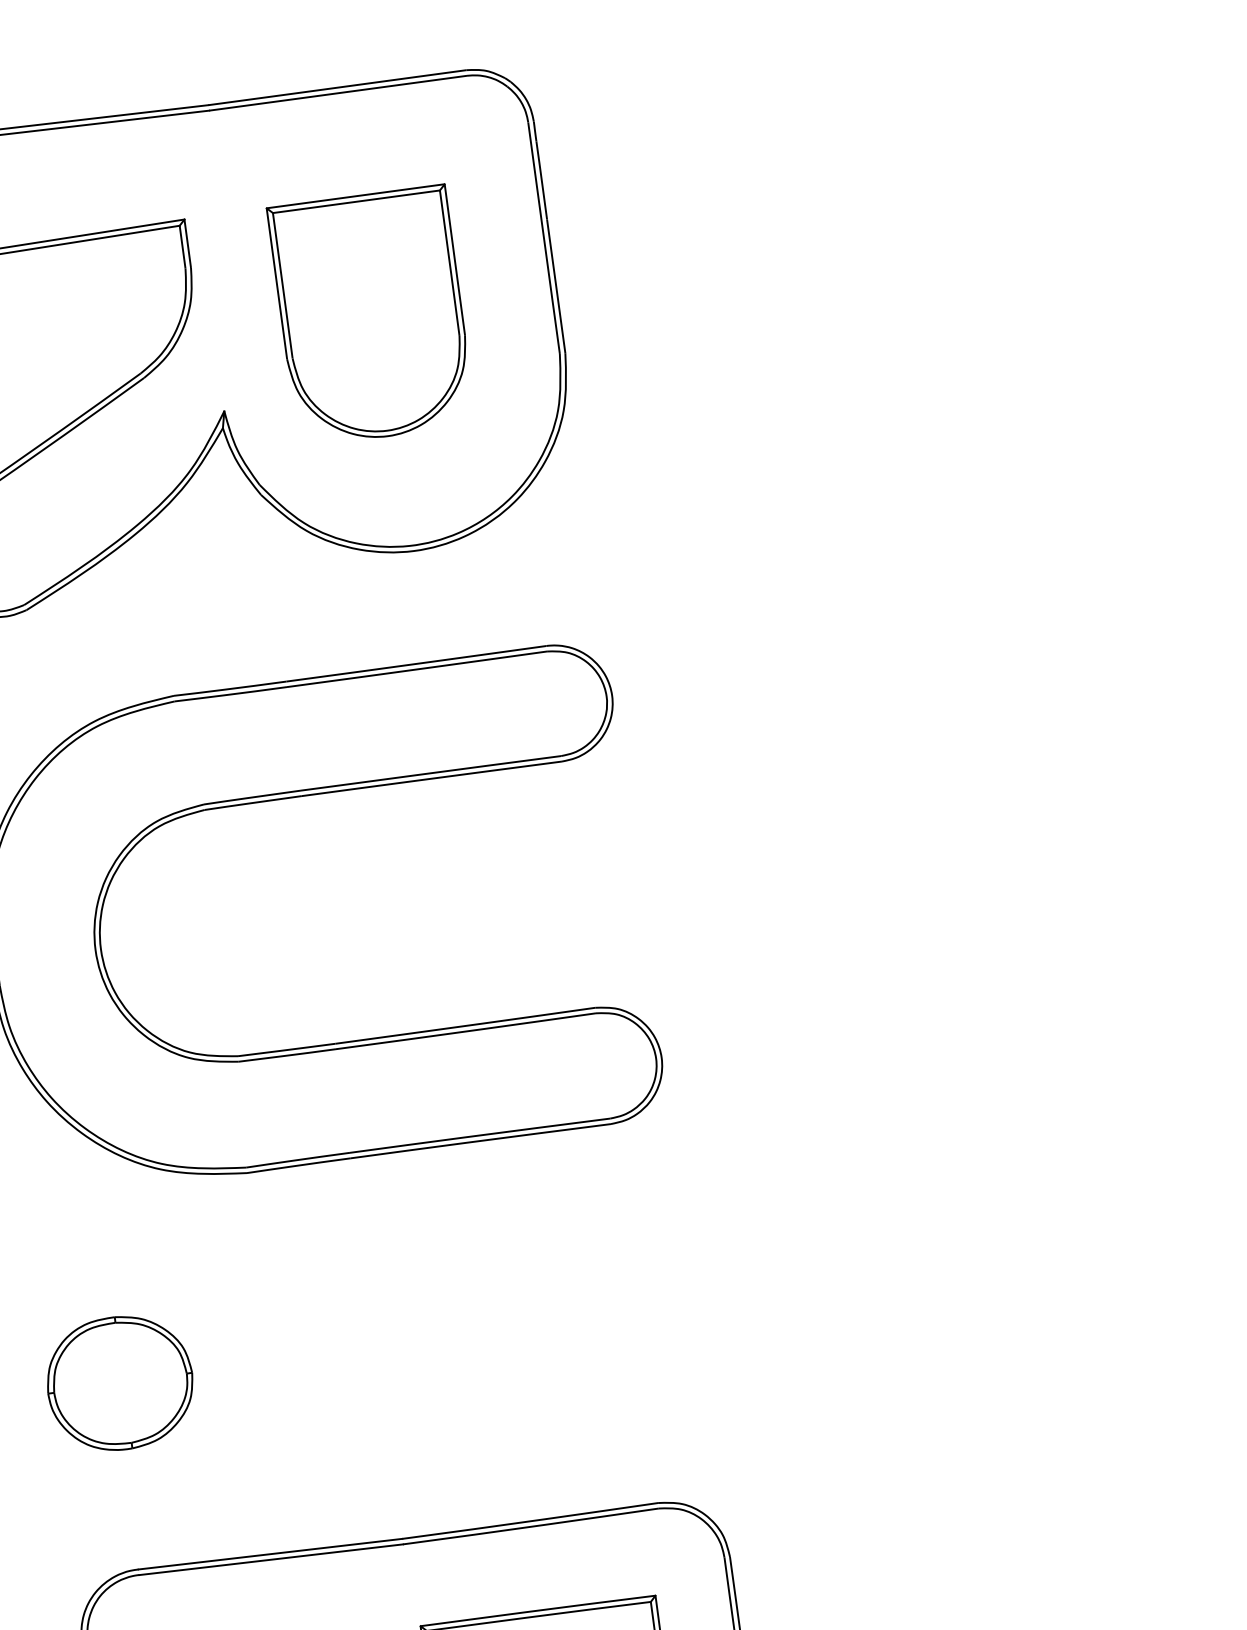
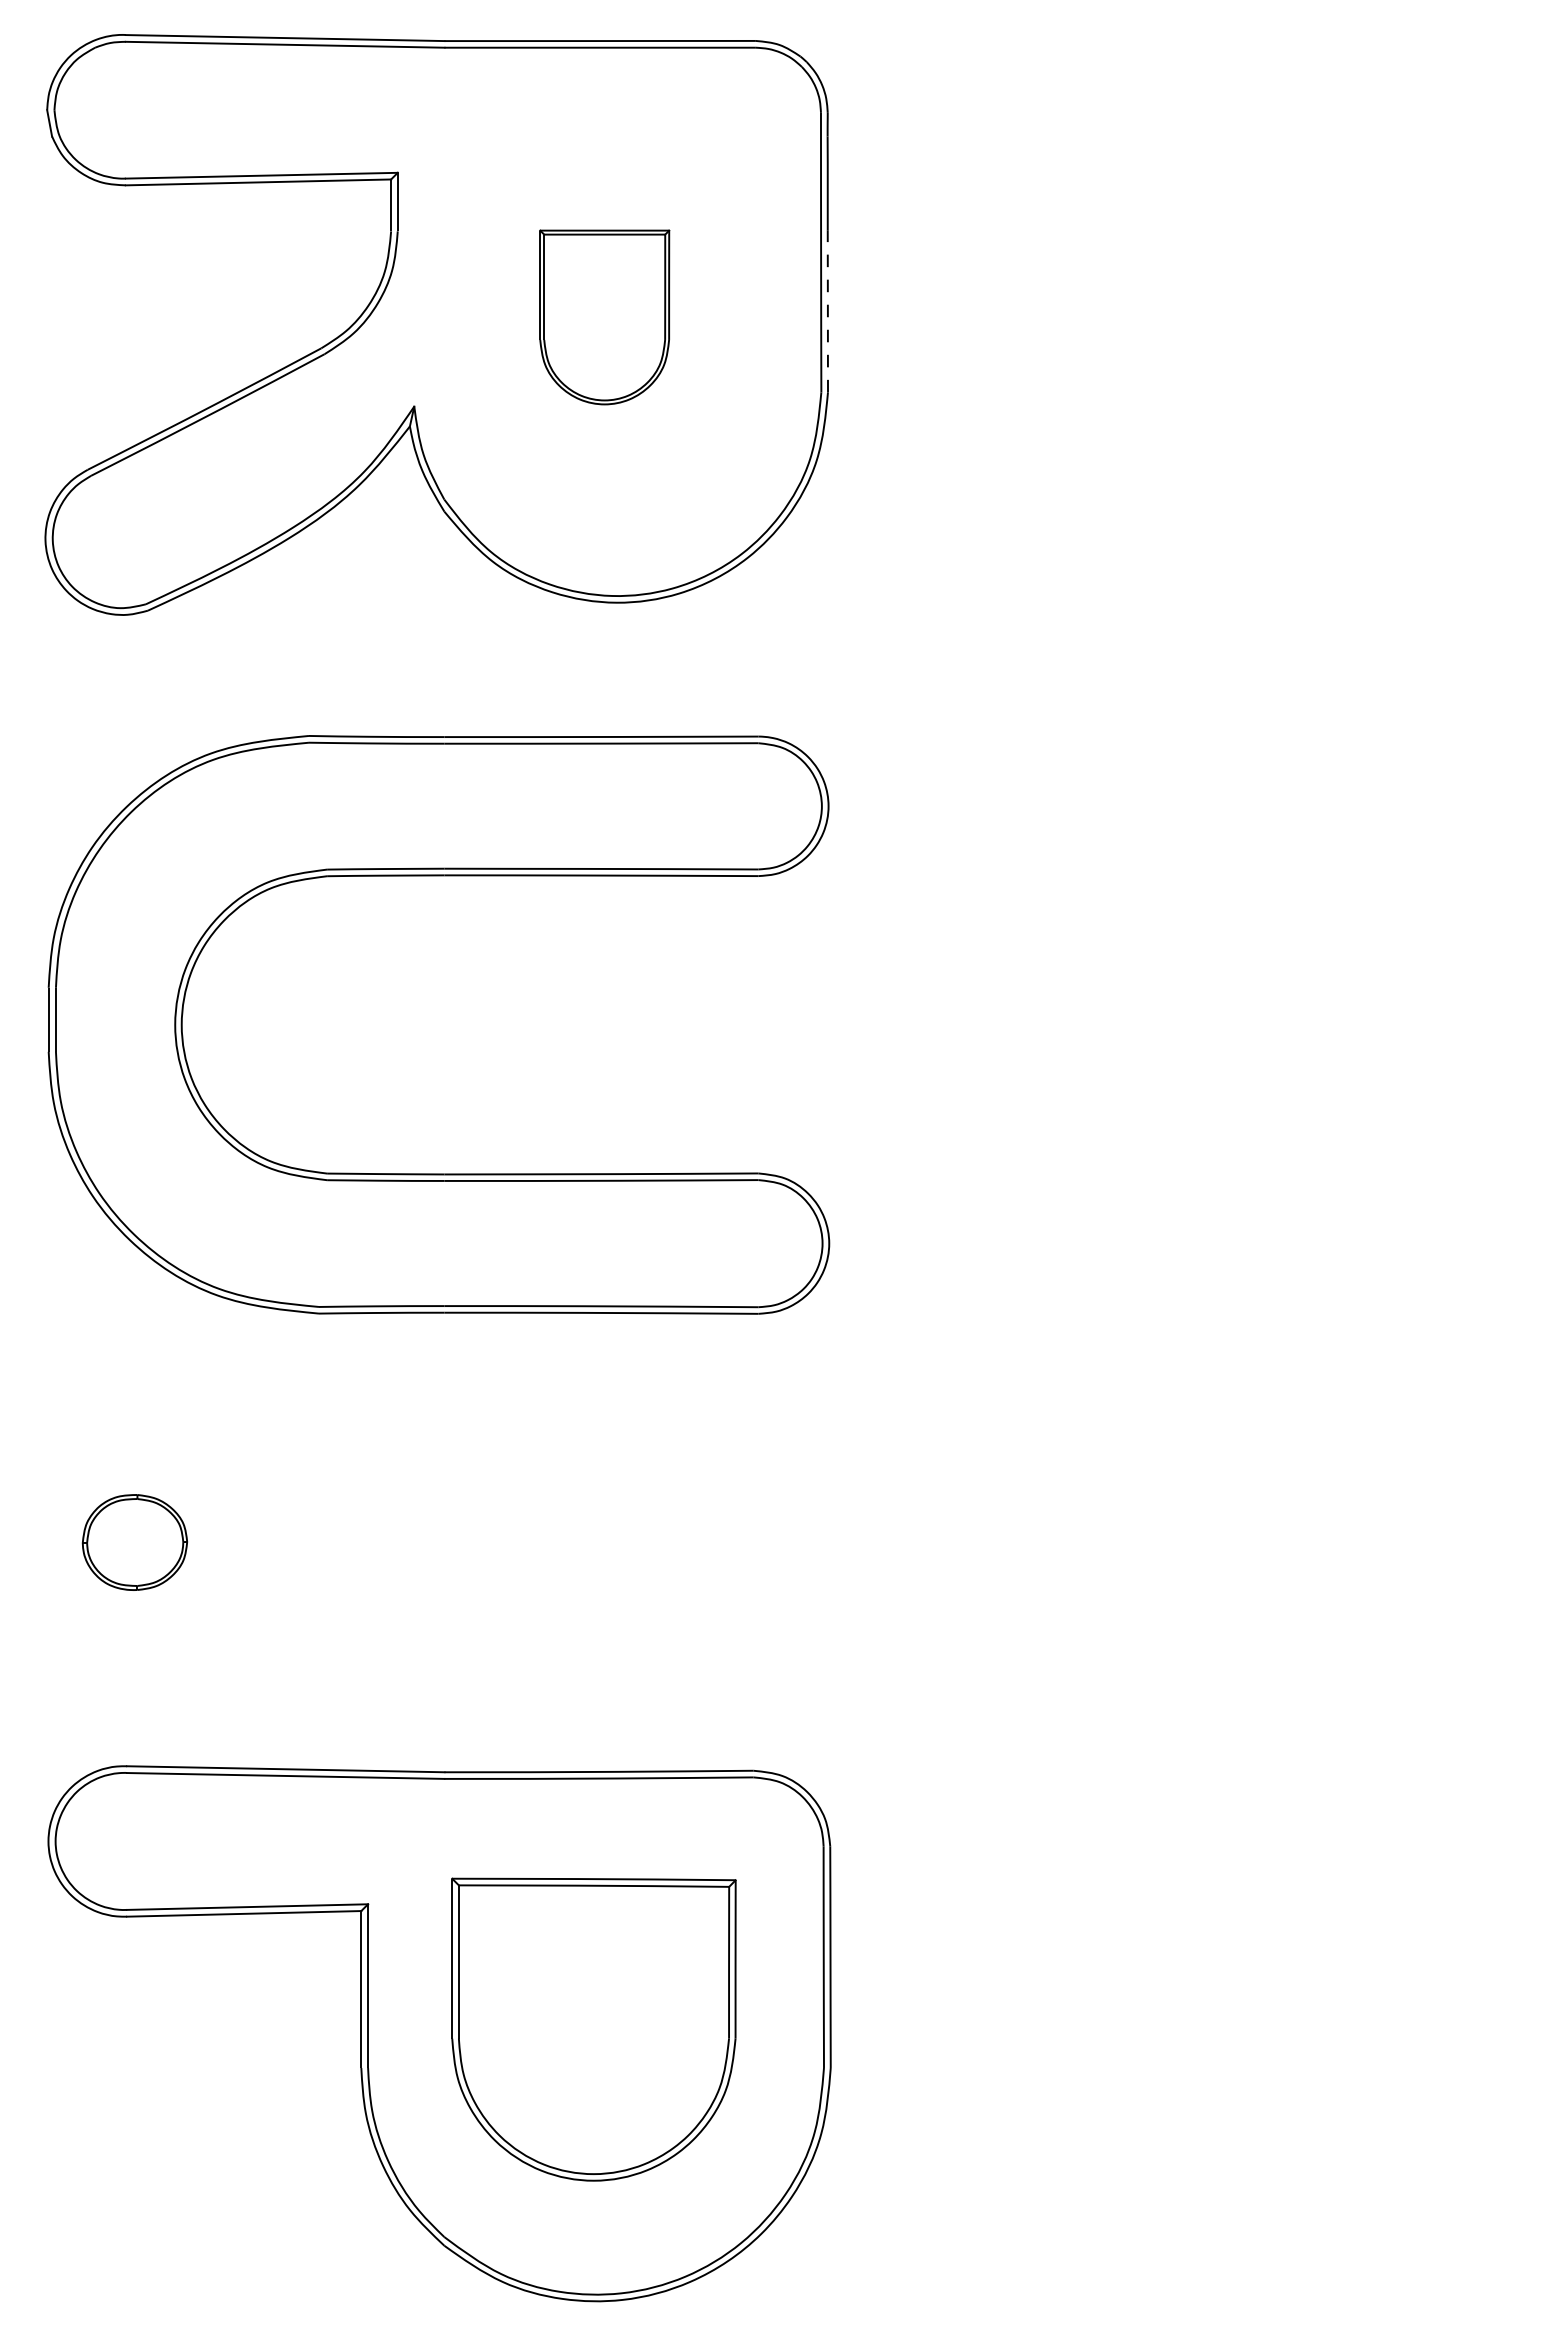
line: (555, 285) -> (827, 310), solid -> dashed
part: (371, 316) -> (604, 317), size x0.6
part: (119, 1383) -> (134, 1542), size x0.6

